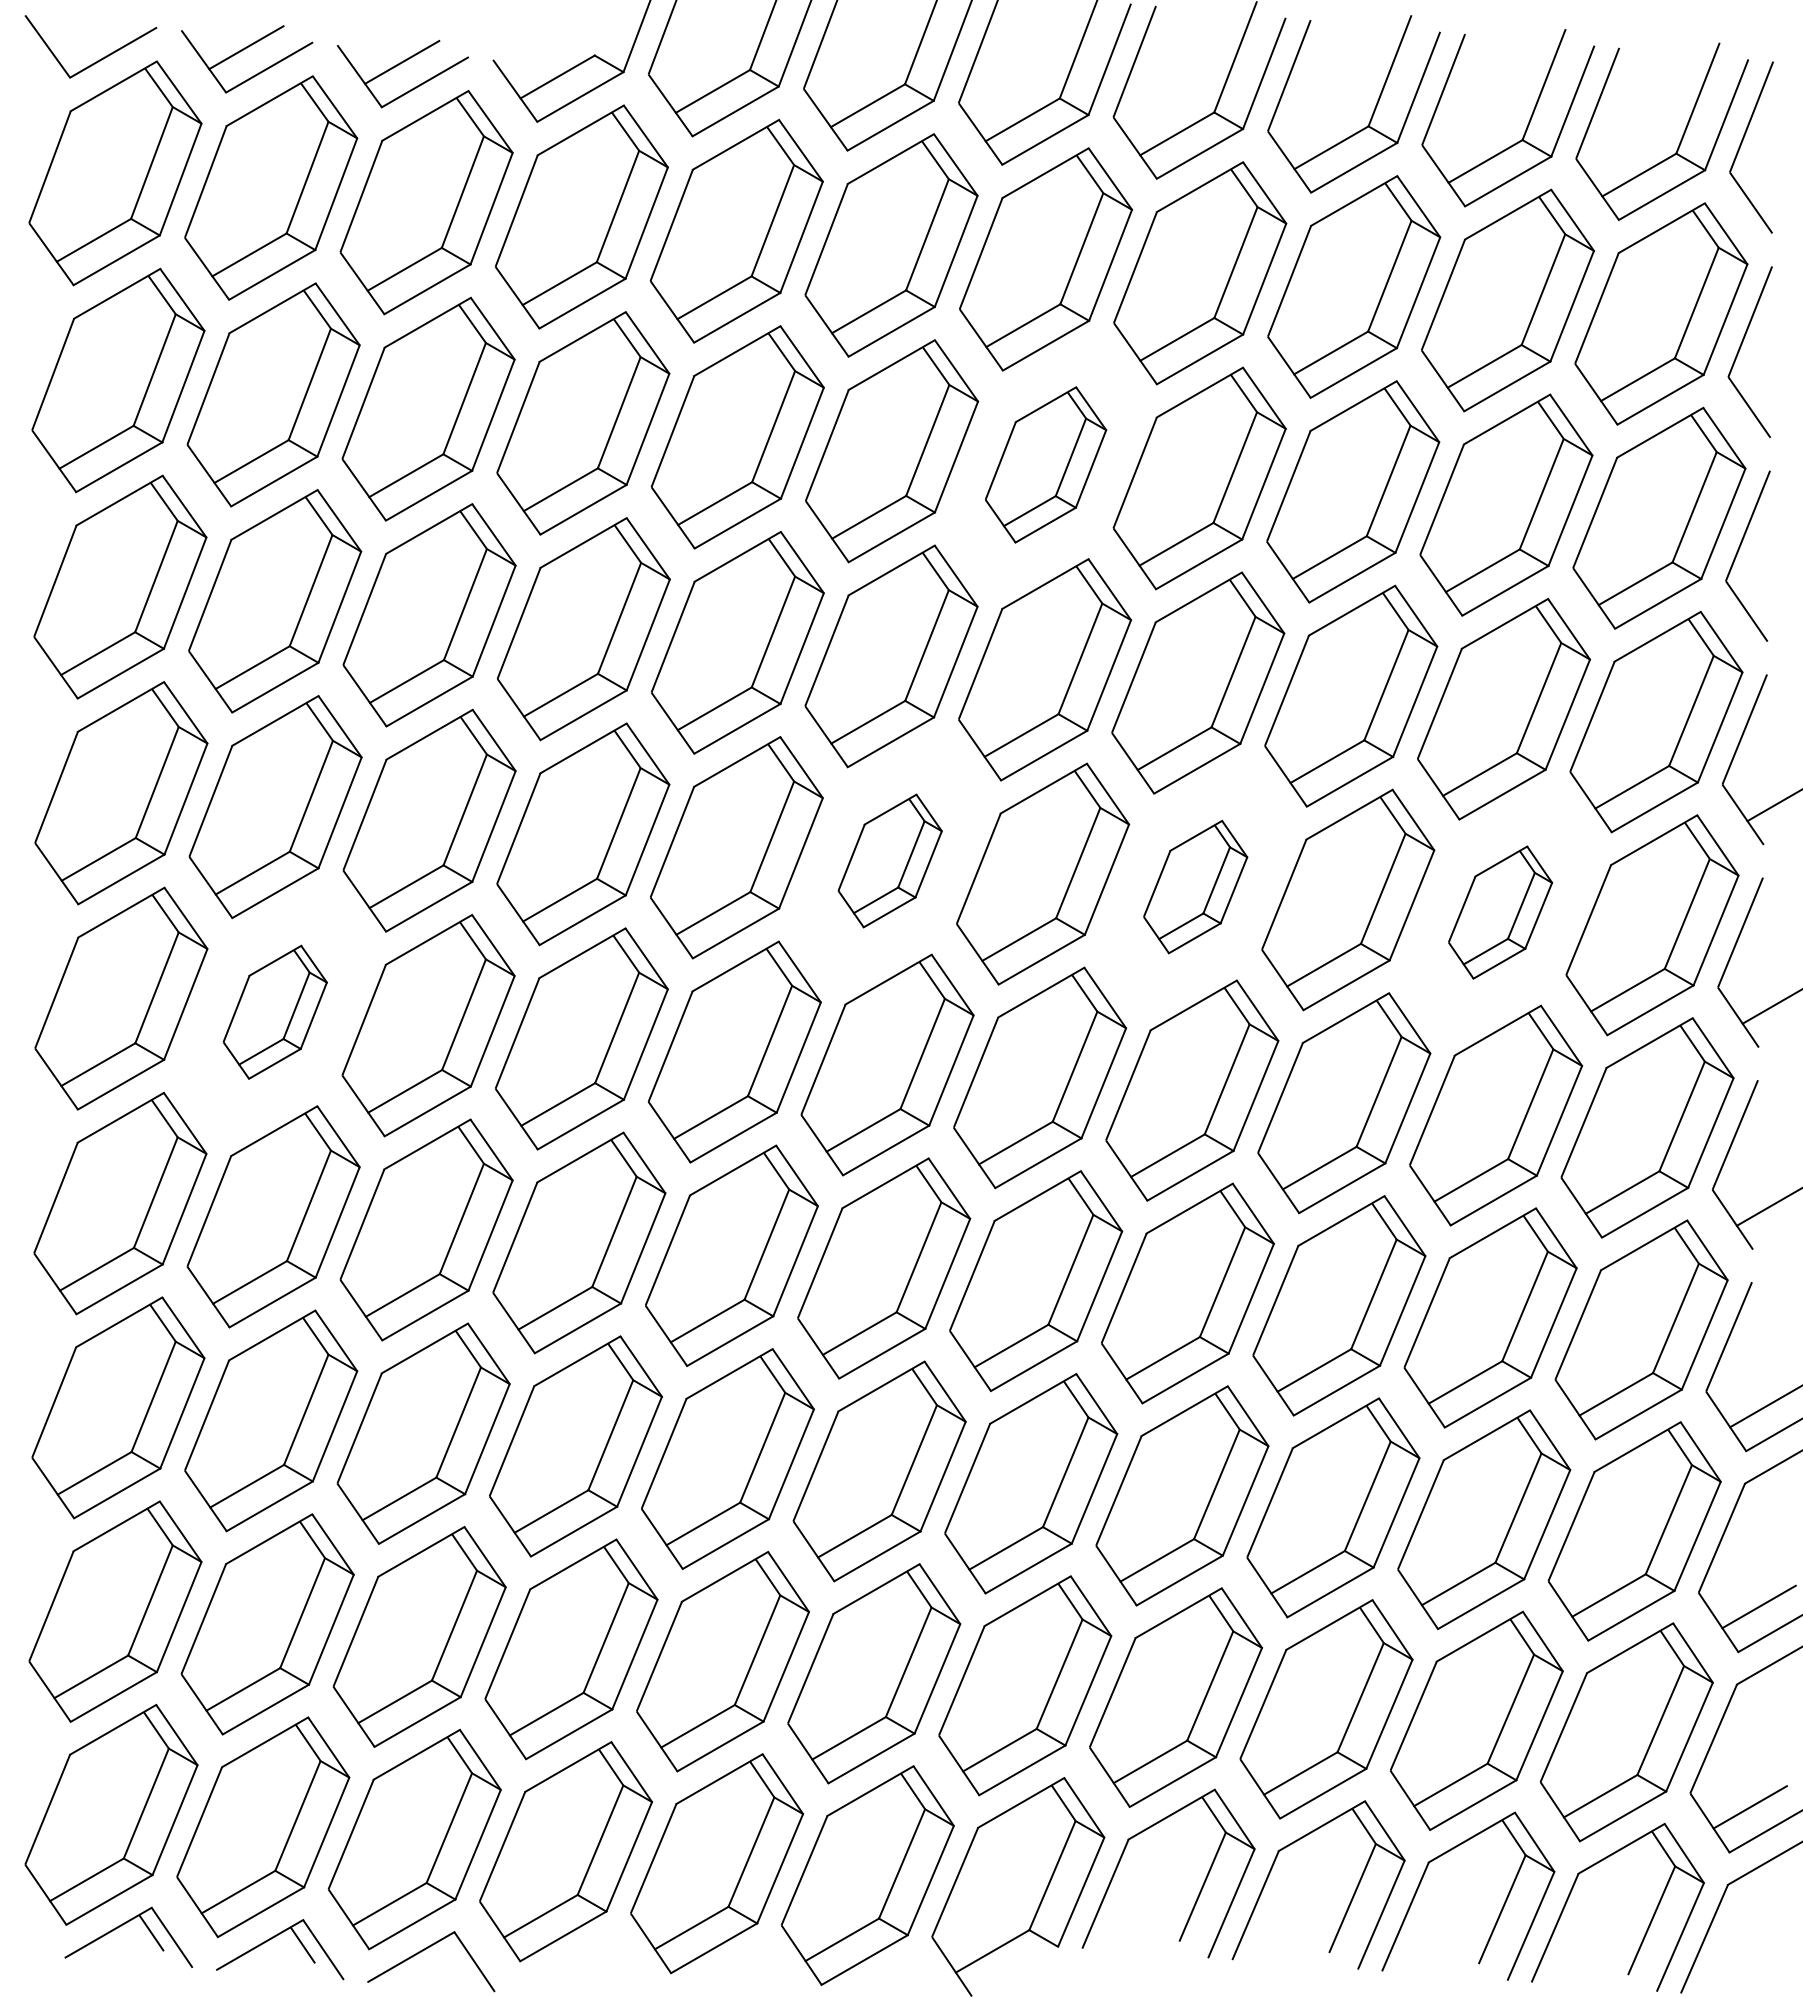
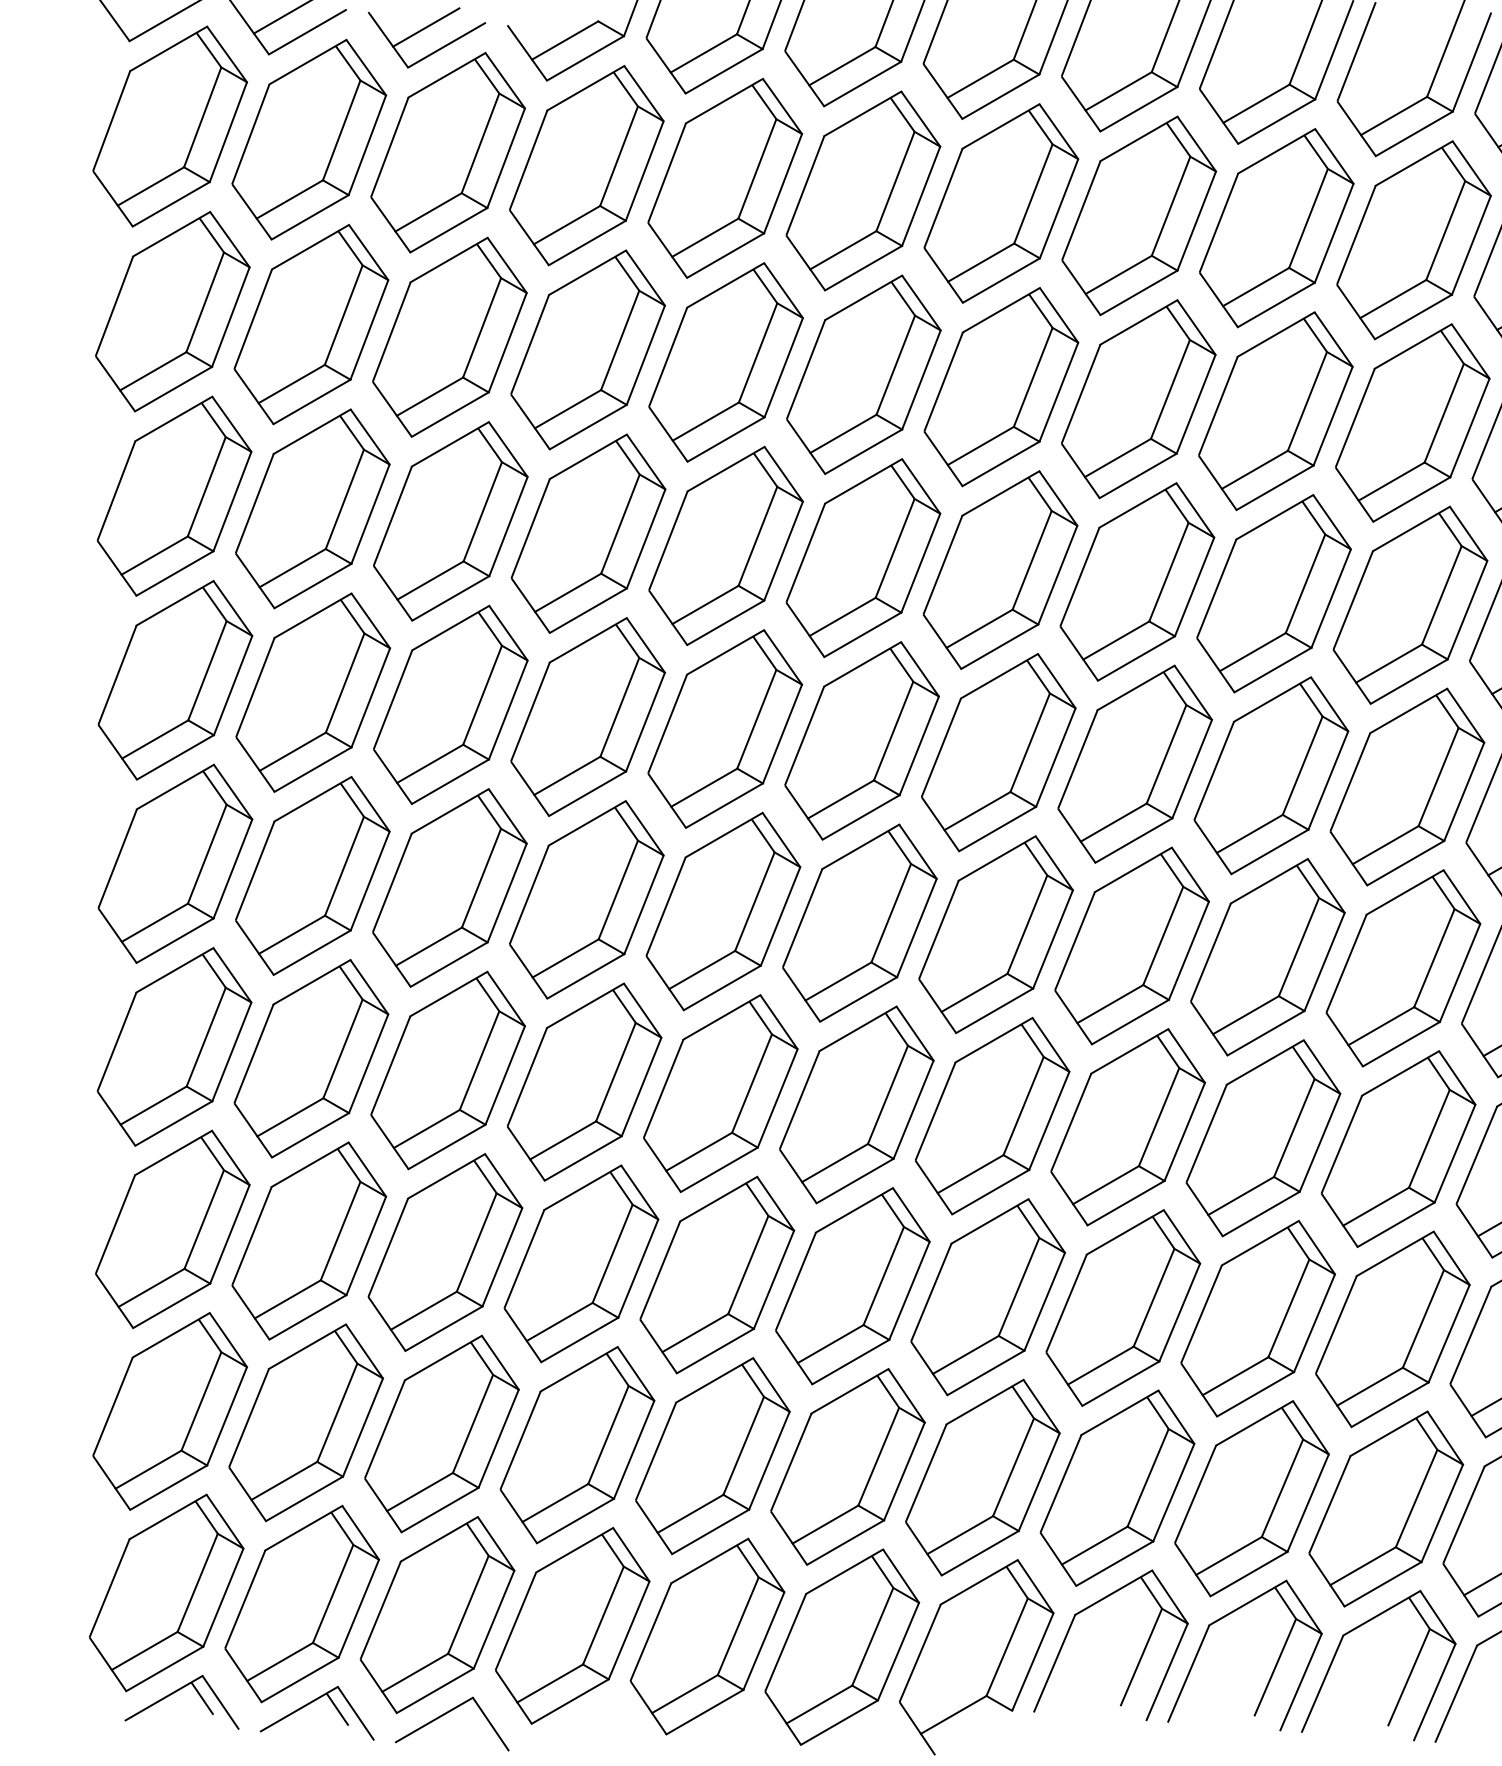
part: (1045, 464) -> (1000, 386), size x1.43
part: (890, 860) -> (862, 740), size x1.67
part: (1195, 886) -> (1134, 763), size x1.67
part: (1500, 912) -> (1407, 786), size x1.67
part: (275, 1012) -> (313, 876), size x1.67

